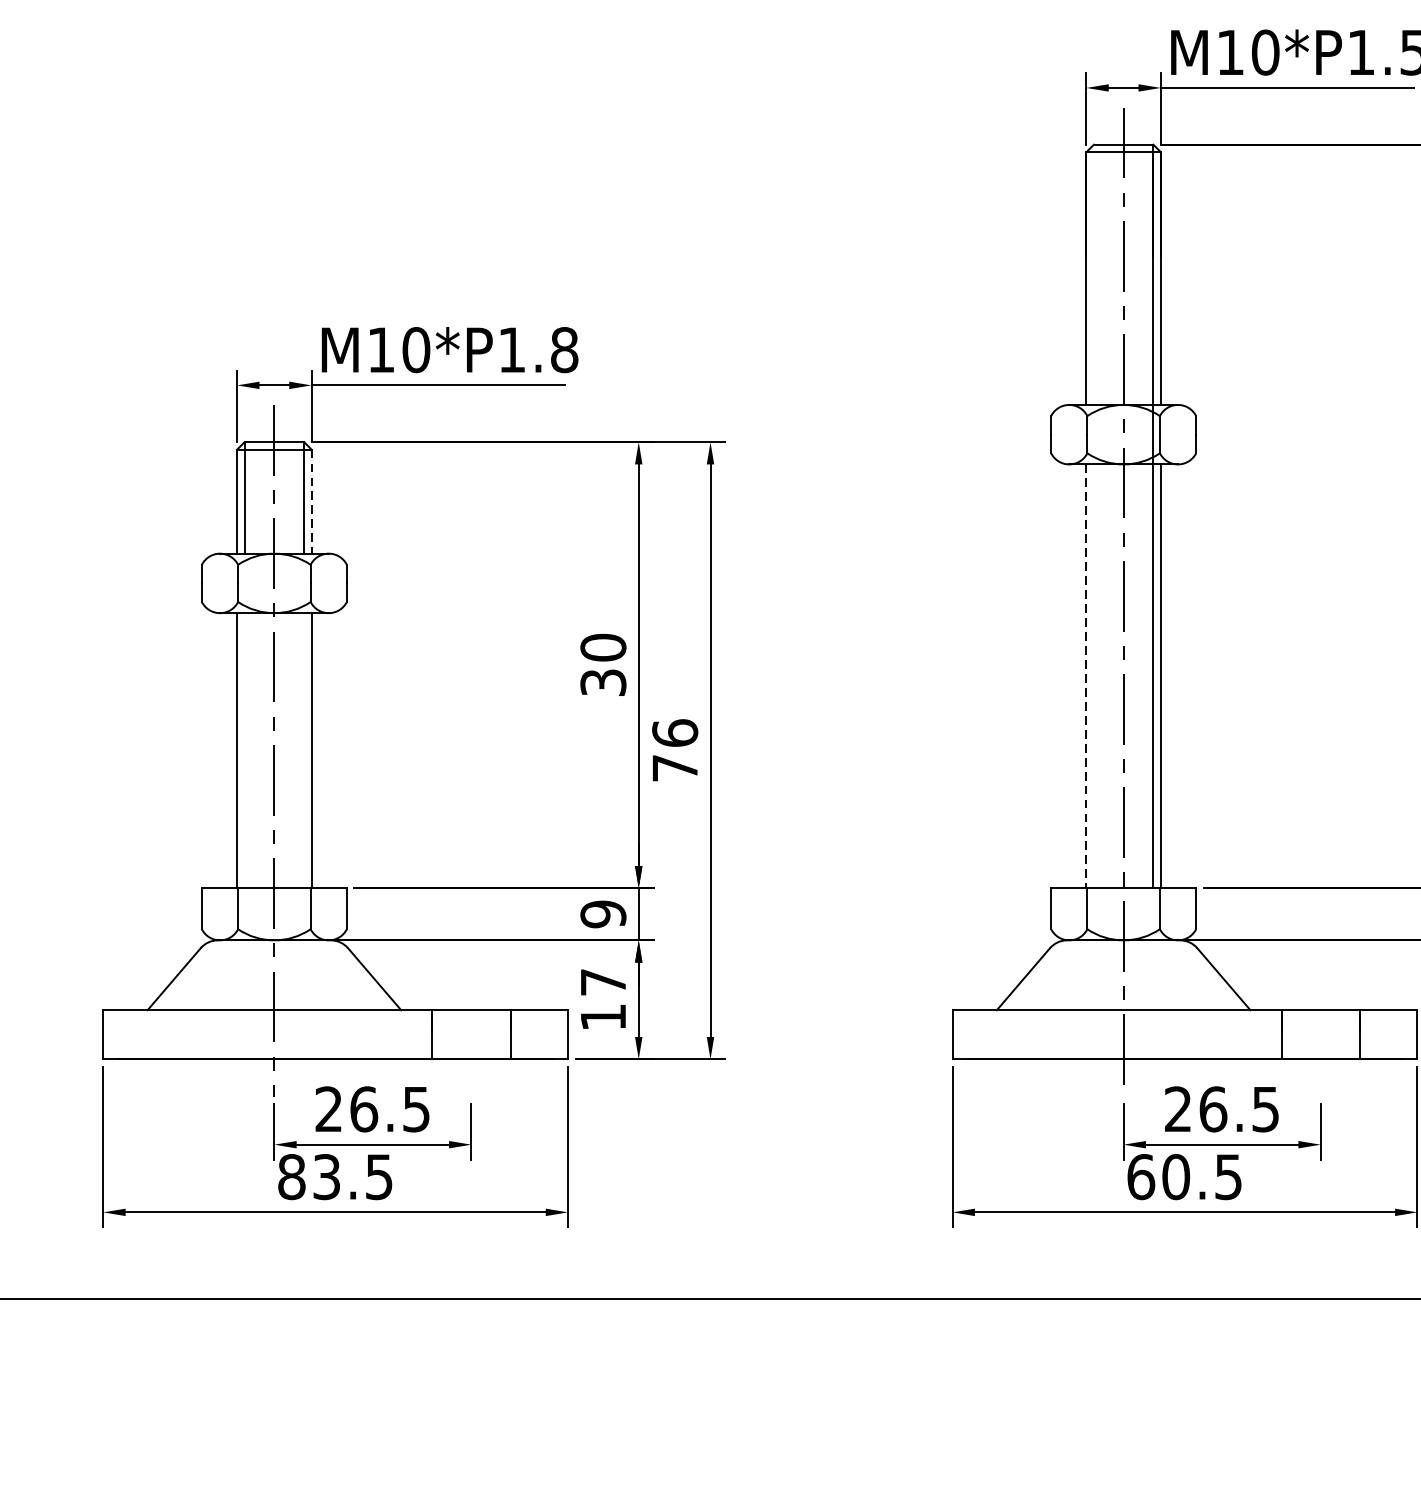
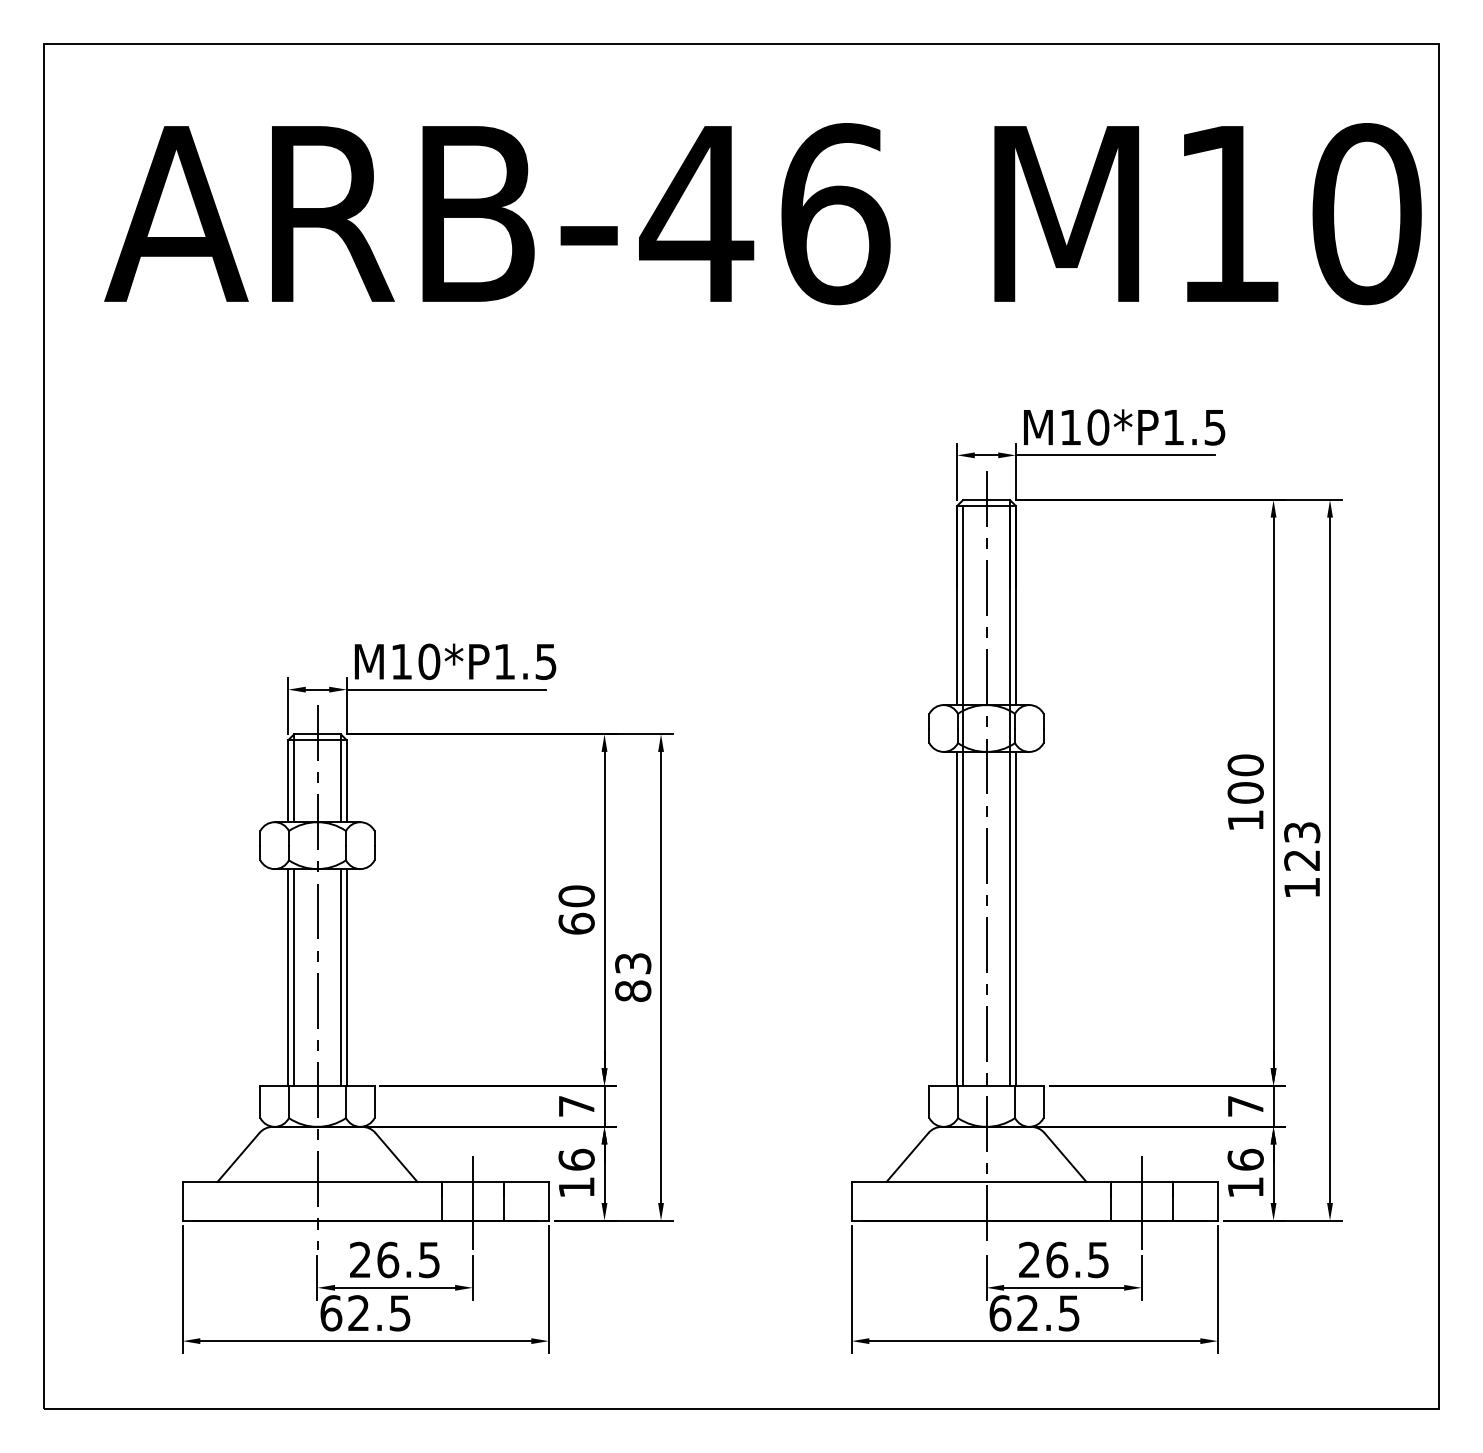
text: (563, 349) -> (545, 661), M10*P1.8 -> M10*P1.5
line: (311, 501) -> (346, 781), dashed -> solid
line: (1094, 519) -> (963, 795), added
line: (1086, 675) -> (957, 918), dashed -> solid
text: (603, 682) -> (576, 923), 30 -> 60
text: (675, 749) -> (633, 976), 76 -> 83
line: (245, 750) -> (294, 977), added
line: (303, 750) -> (340, 977), added
text: (603, 914) -> (576, 1106), 9 -> 7
text: (603, 981) -> (576, 1159), 17 -> 16
line: (471, 1036) -> (472, 1202), added
line: (1320, 1036) -> (1141, 1202), added
text: (308, 1177) -> (344, 1313), 83.5 -> 62.5
text: (1175, 1177) -> (1027, 1313), 60.5 -> 62.5

